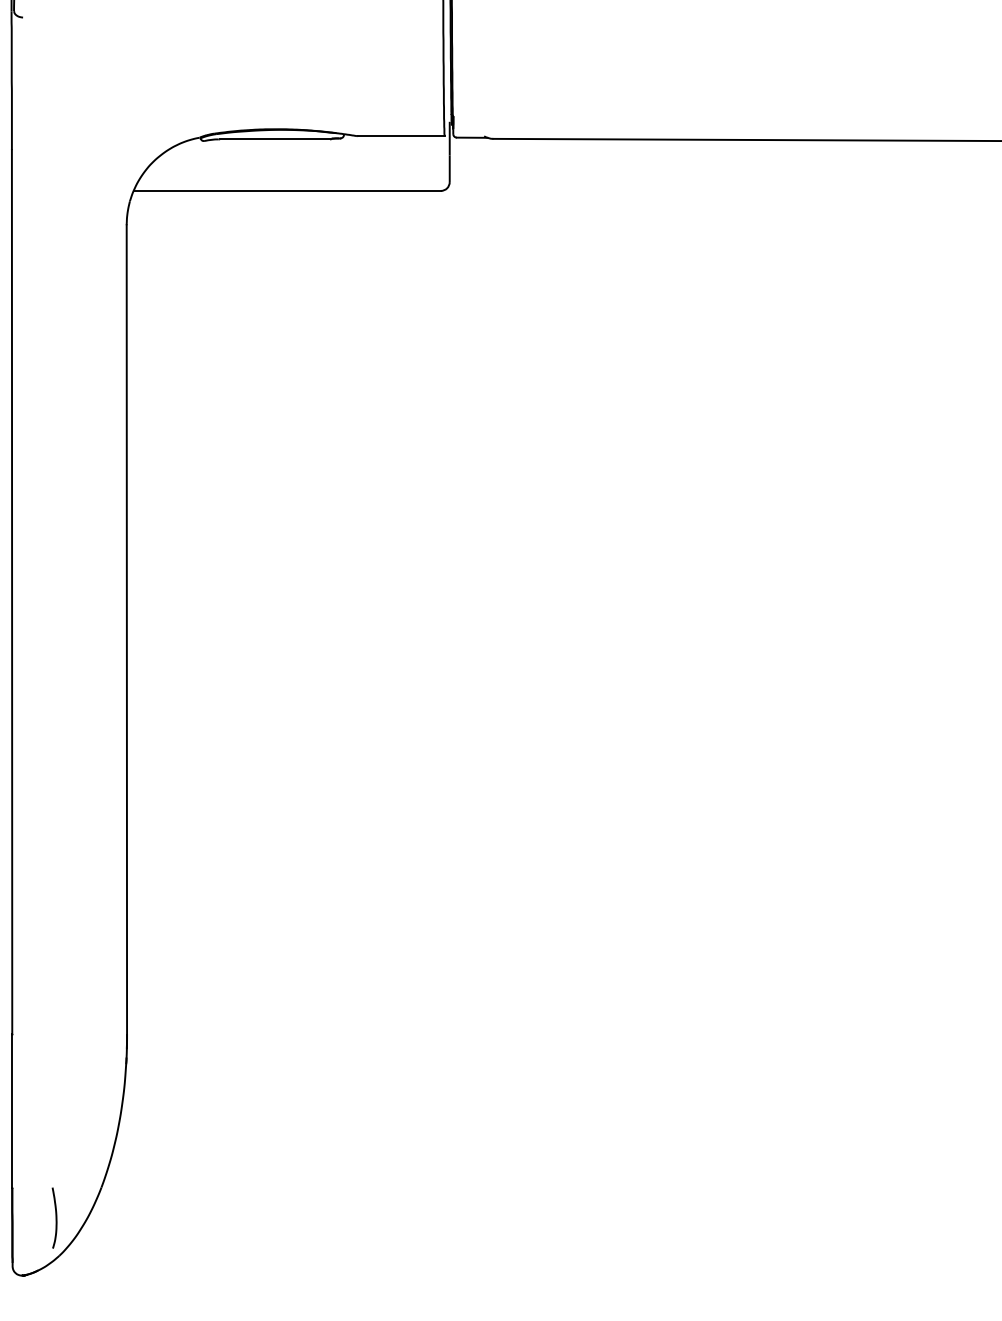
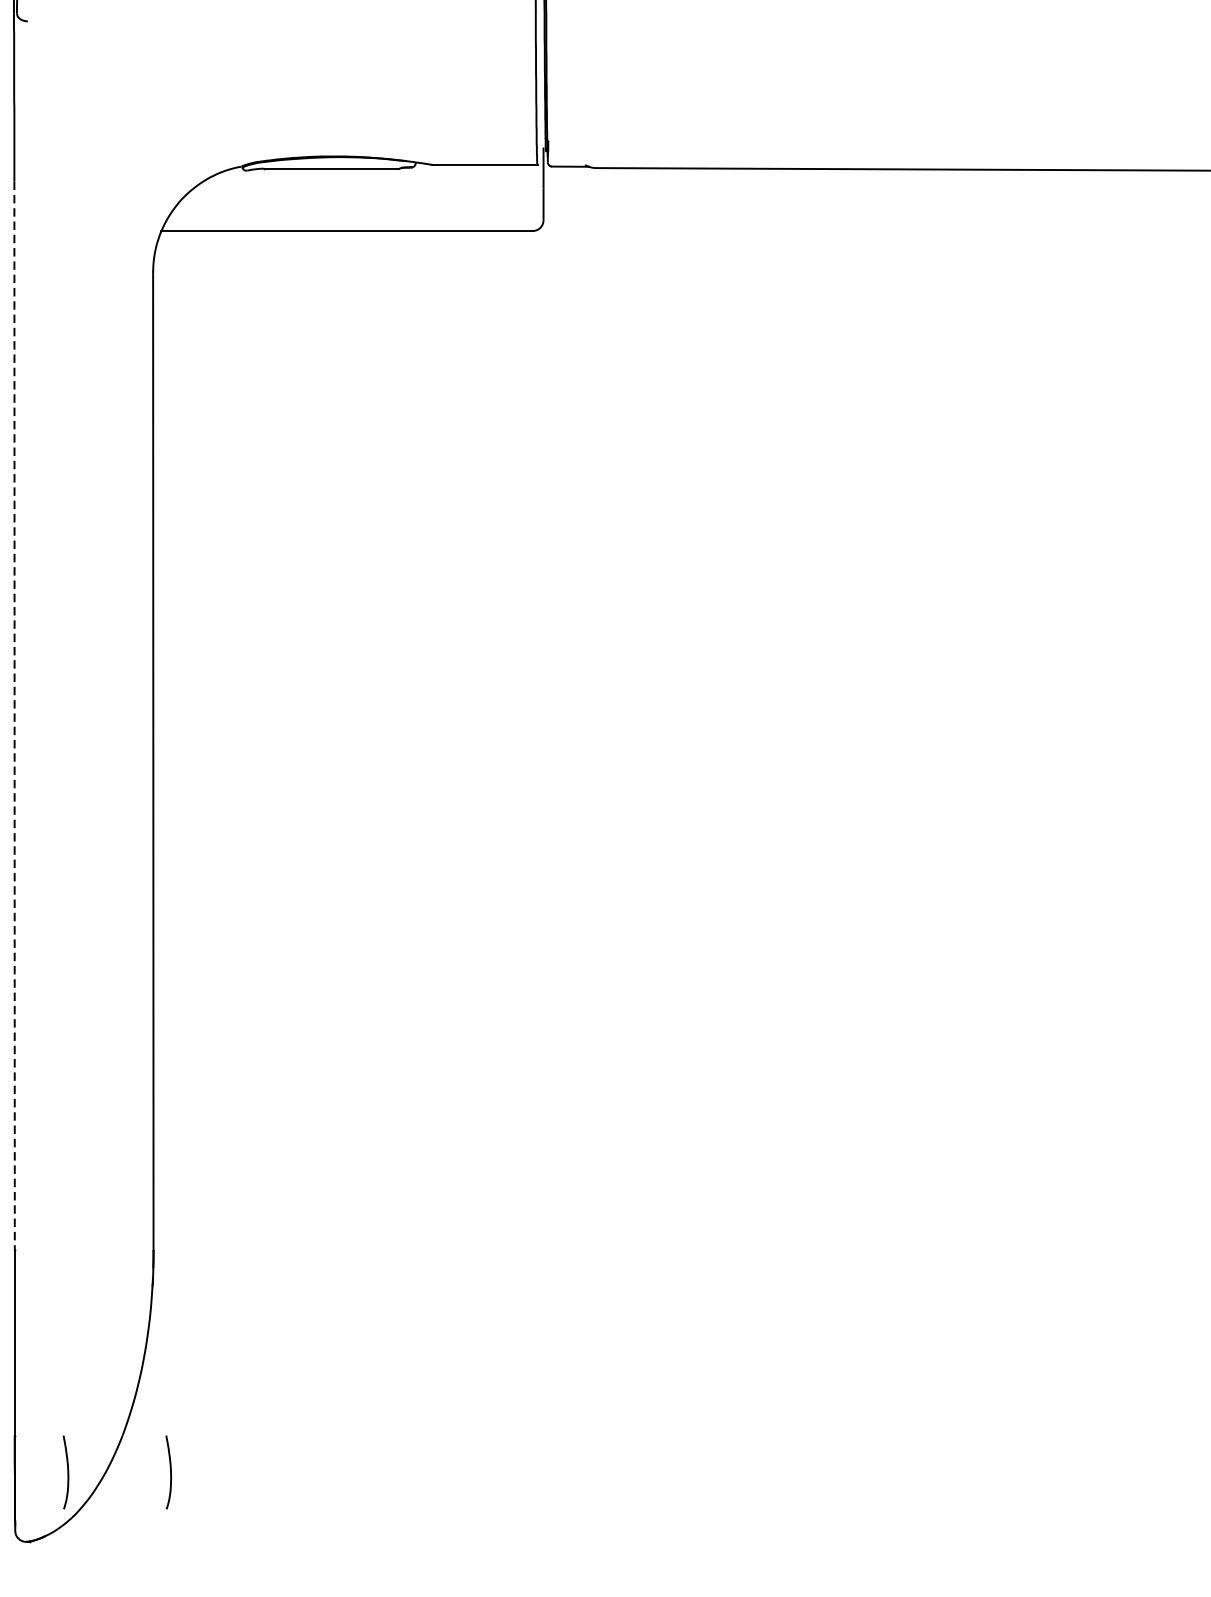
line: (12, 592) -> (15, 716), solid -> dashed
curve: (140, 1217) -> (169, 1471), added

